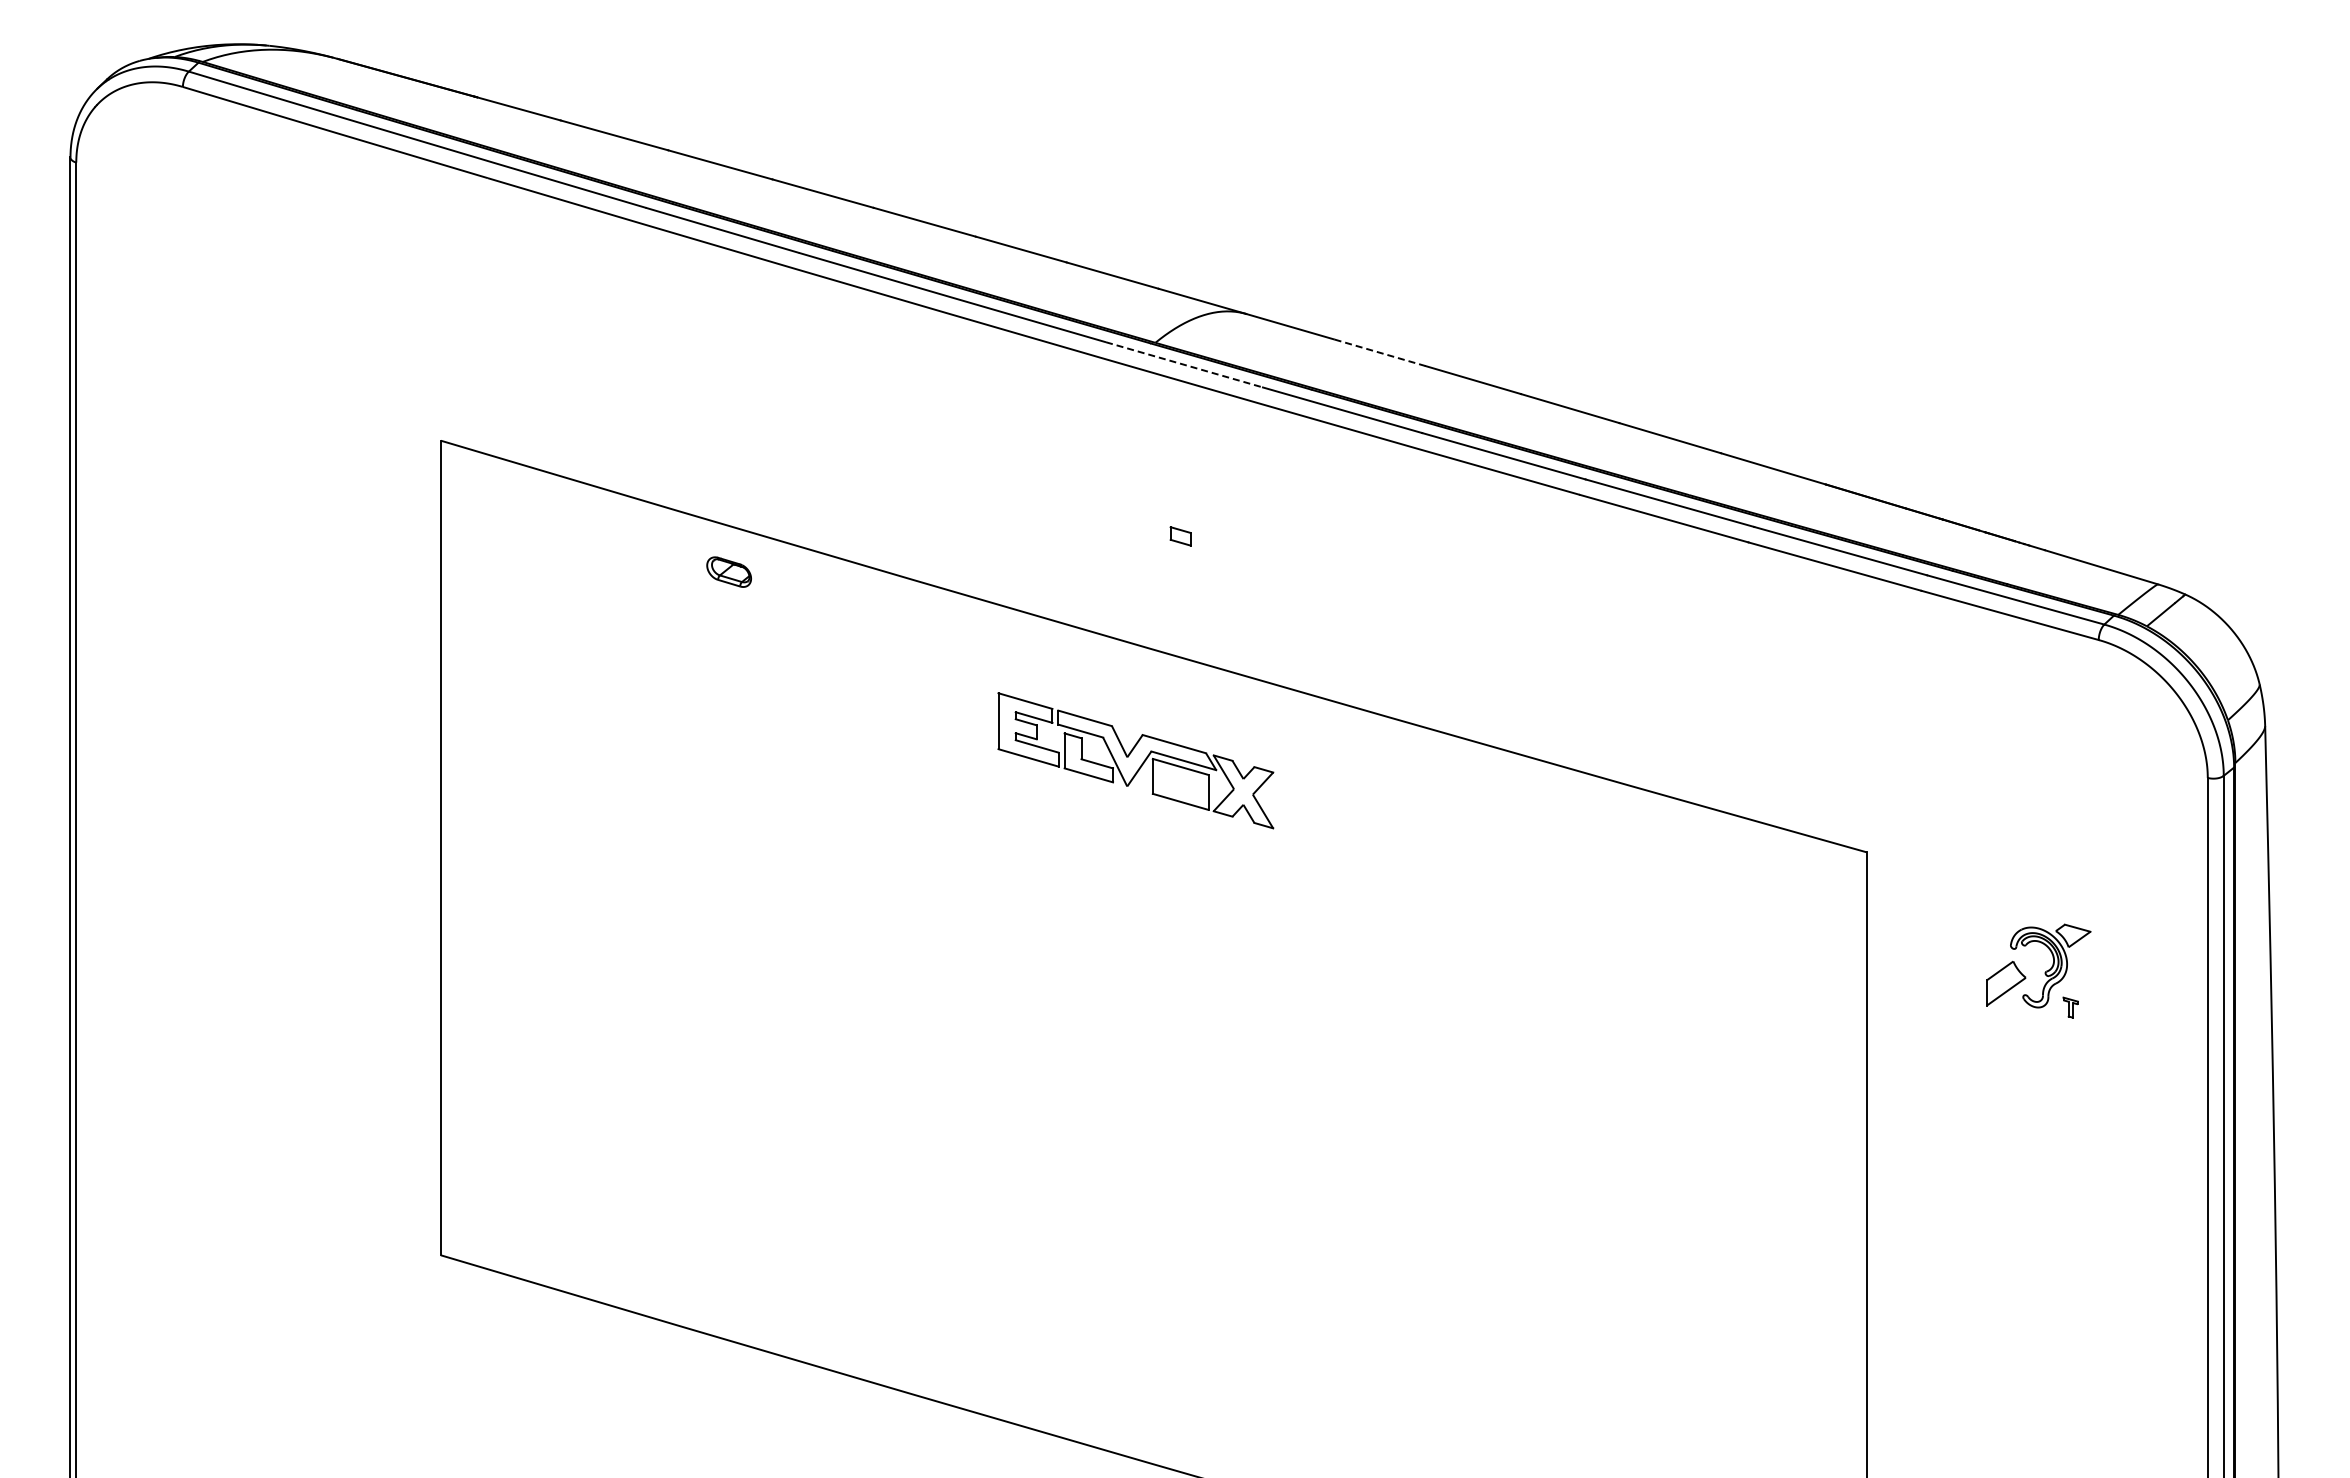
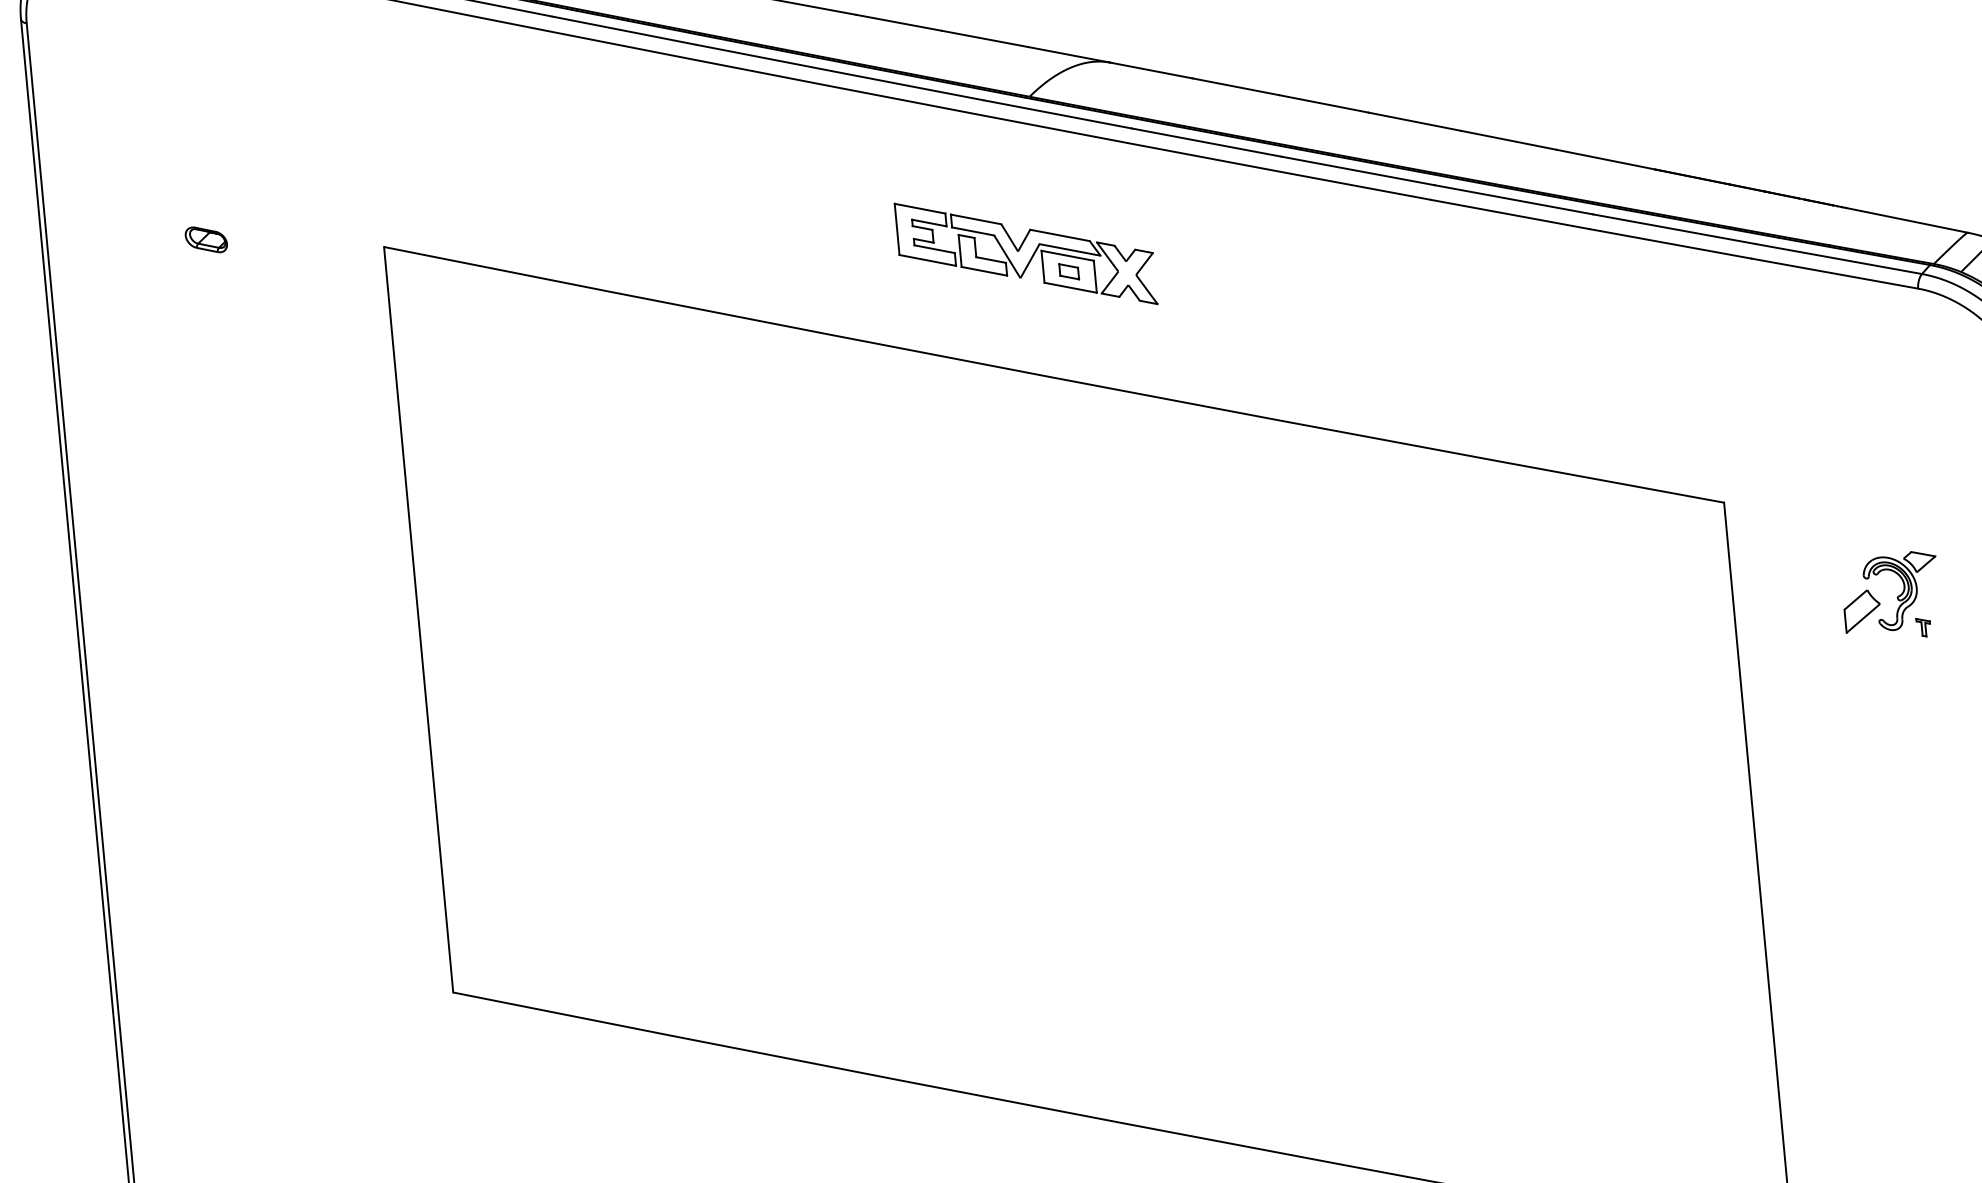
line: (1379, 352) -> (1235, 86), dashed -> solid
line: (1184, 364) -> (1058, 114), dashed -> solid
part: (728, 571) -> (205, 239), moved
part: (1135, 760) -> (1025, 253), moved

